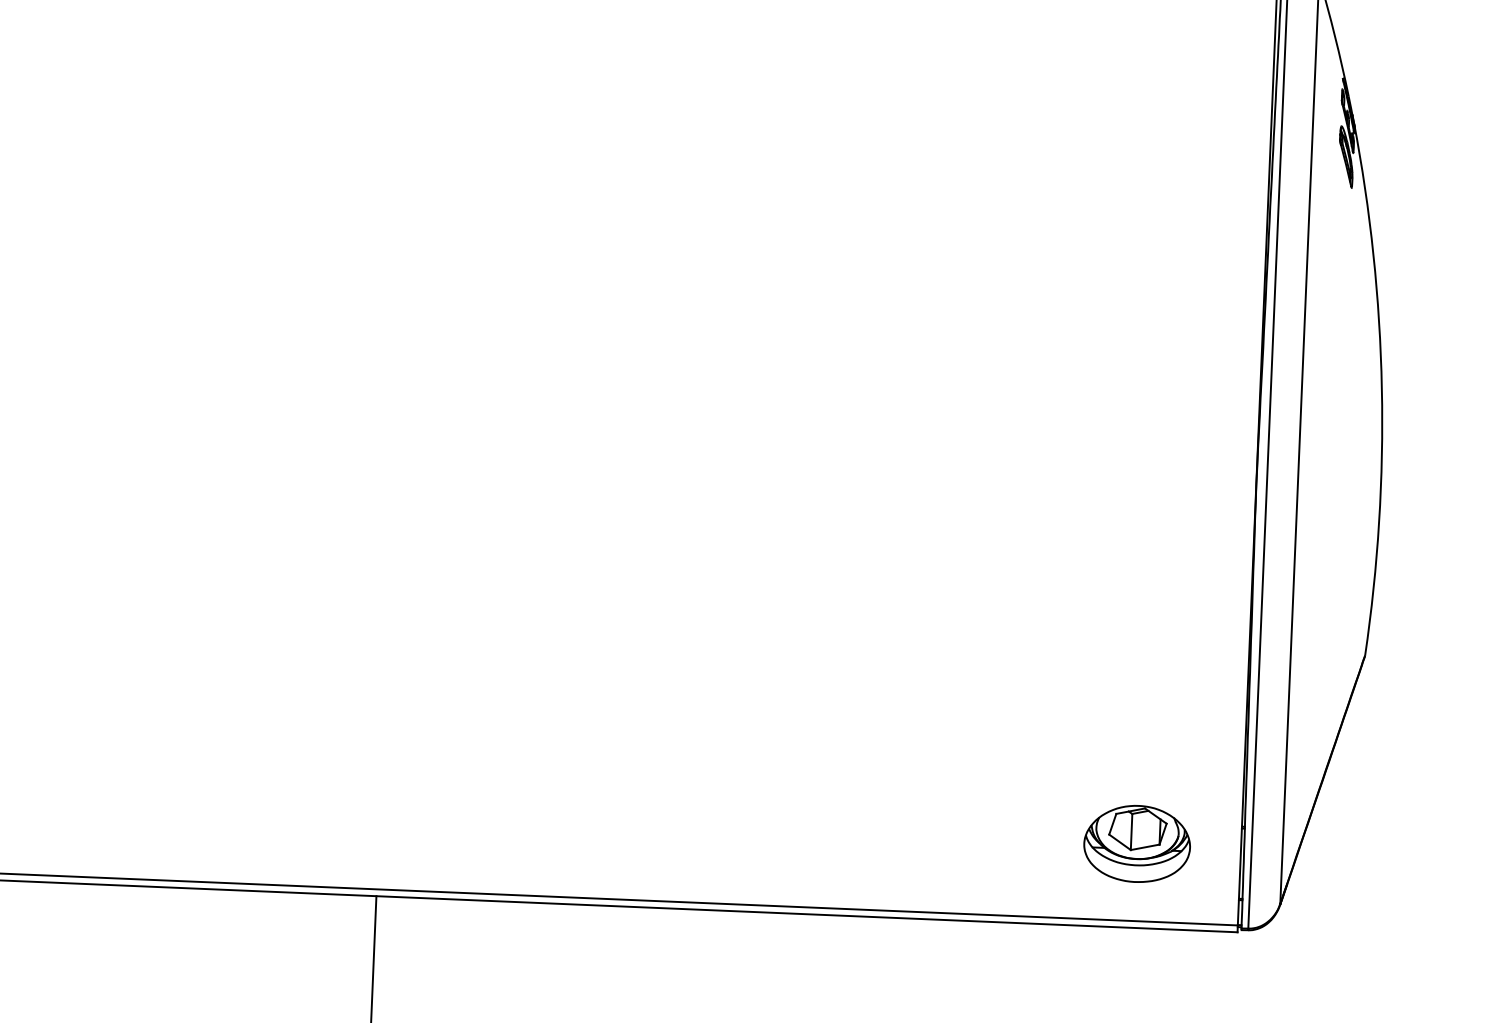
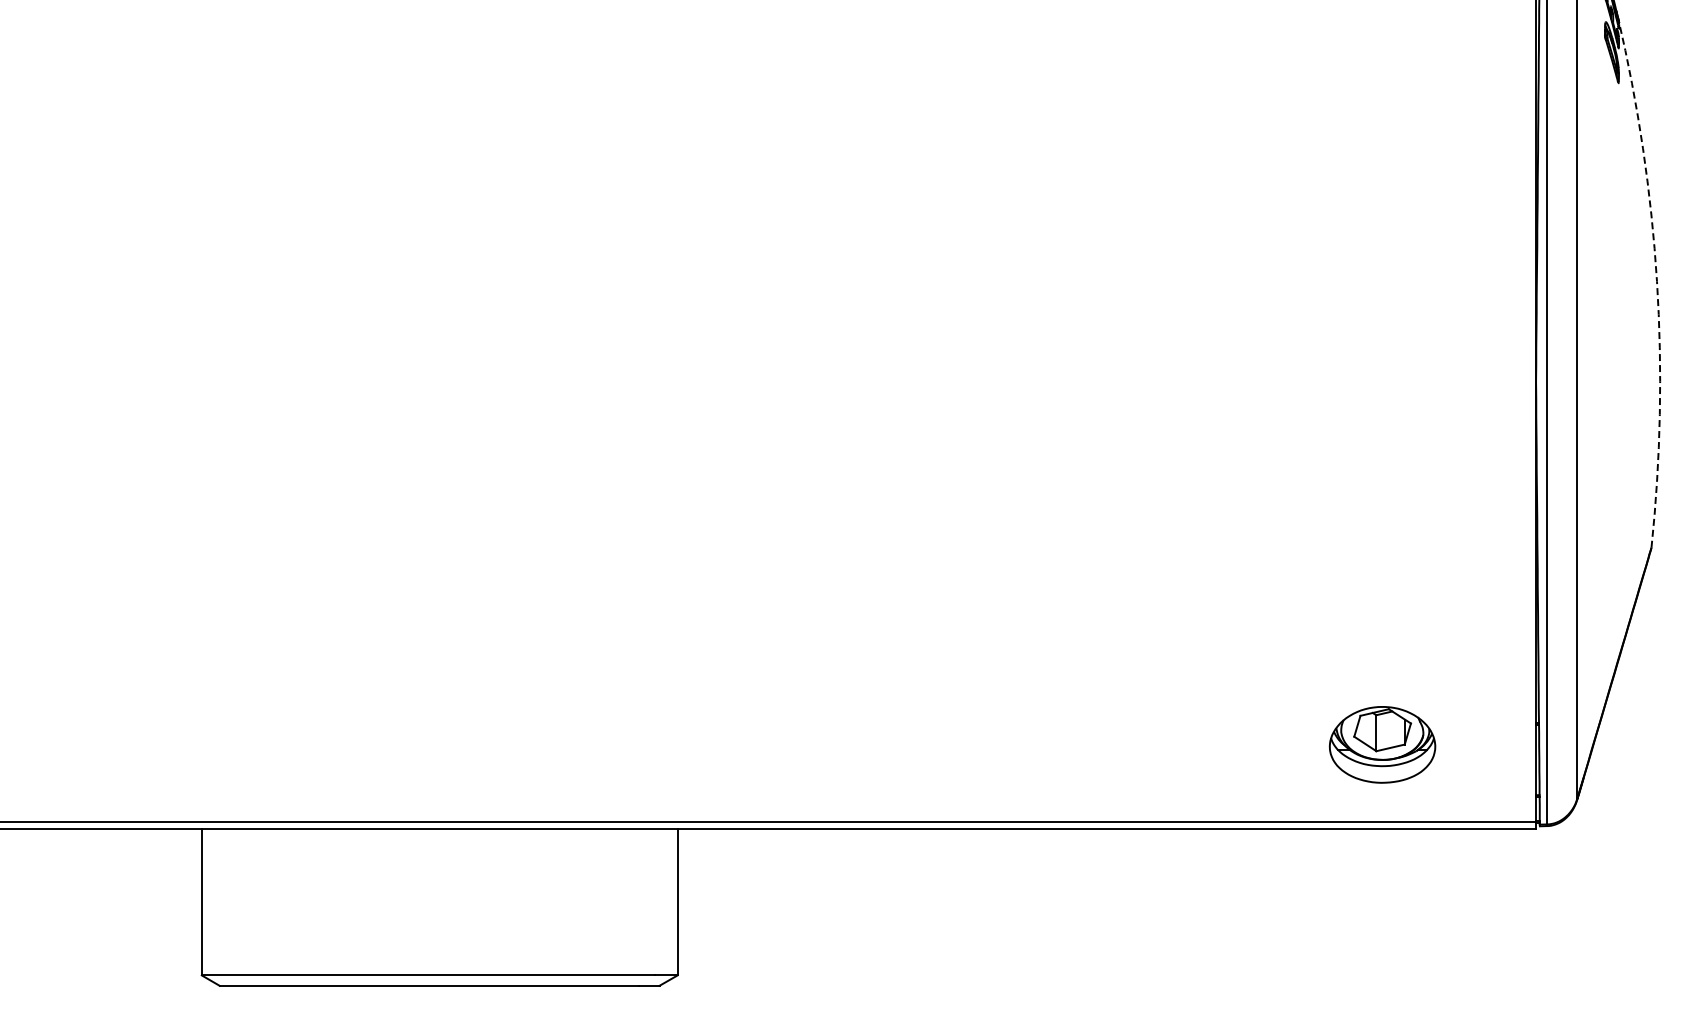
arc: (1382, 388) -> (1657, 281), solid -> dashed
part: (1137, 843) -> (1382, 744), moved

